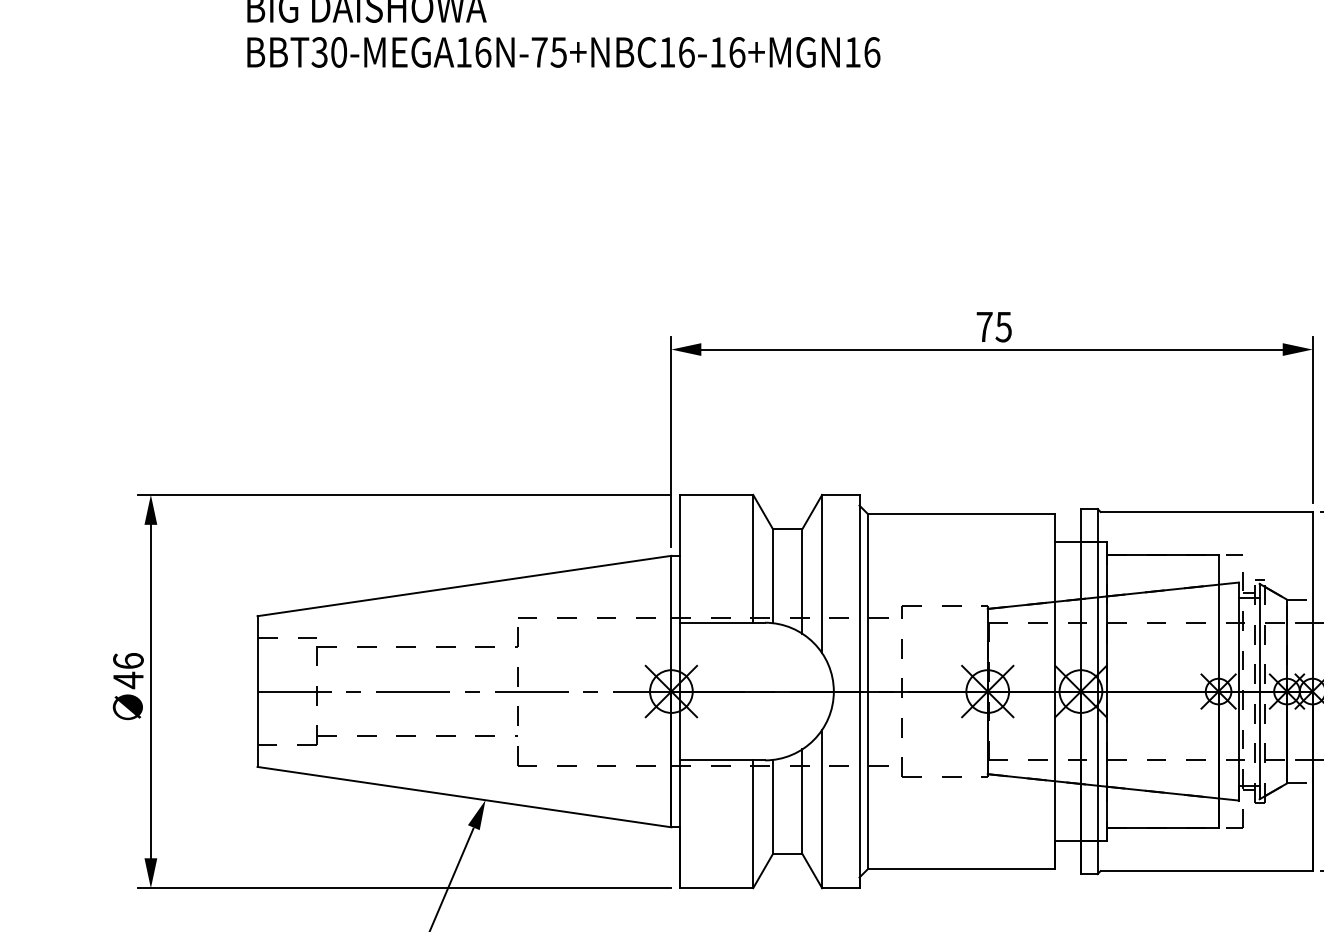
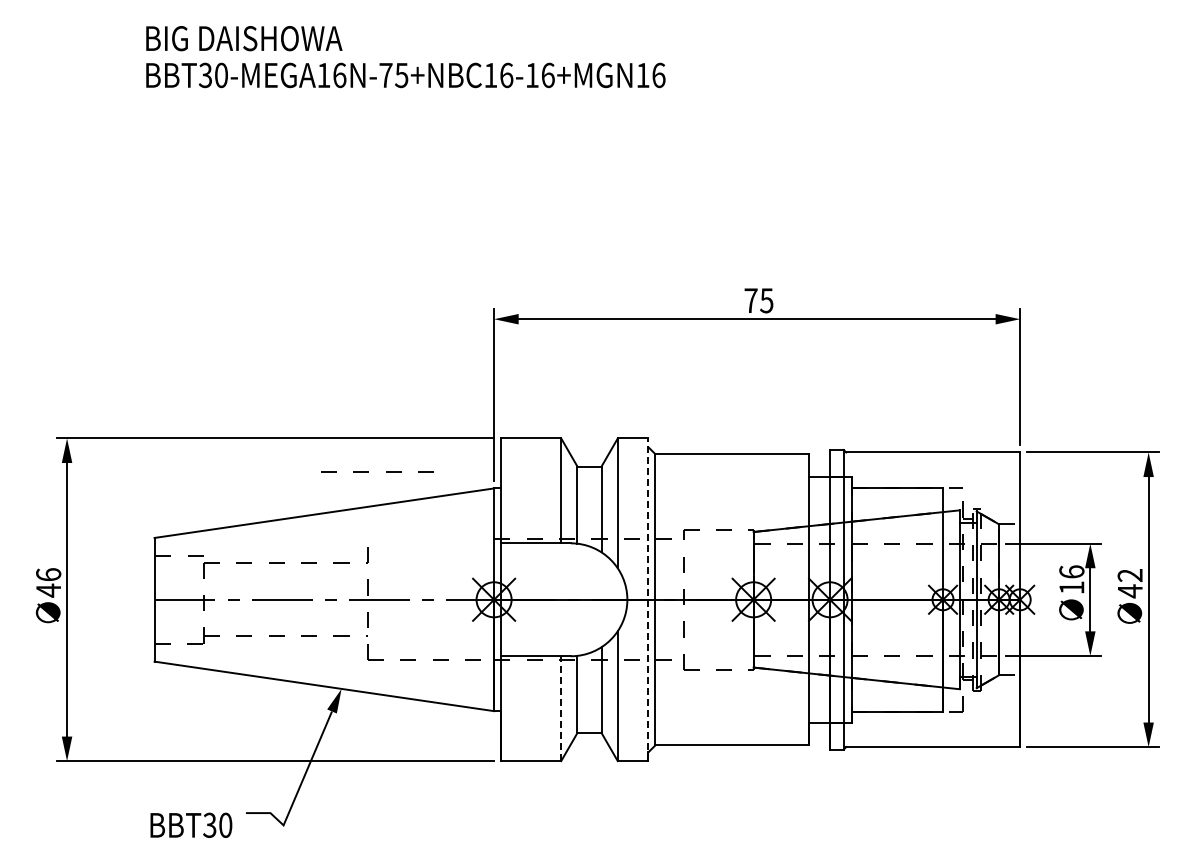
line: (575, 616) -> (368, 471), moved
line: (859, 691) -> (648, 599), solid -> dashed
line: (753, 824) -> (561, 708), solid -> dashed

